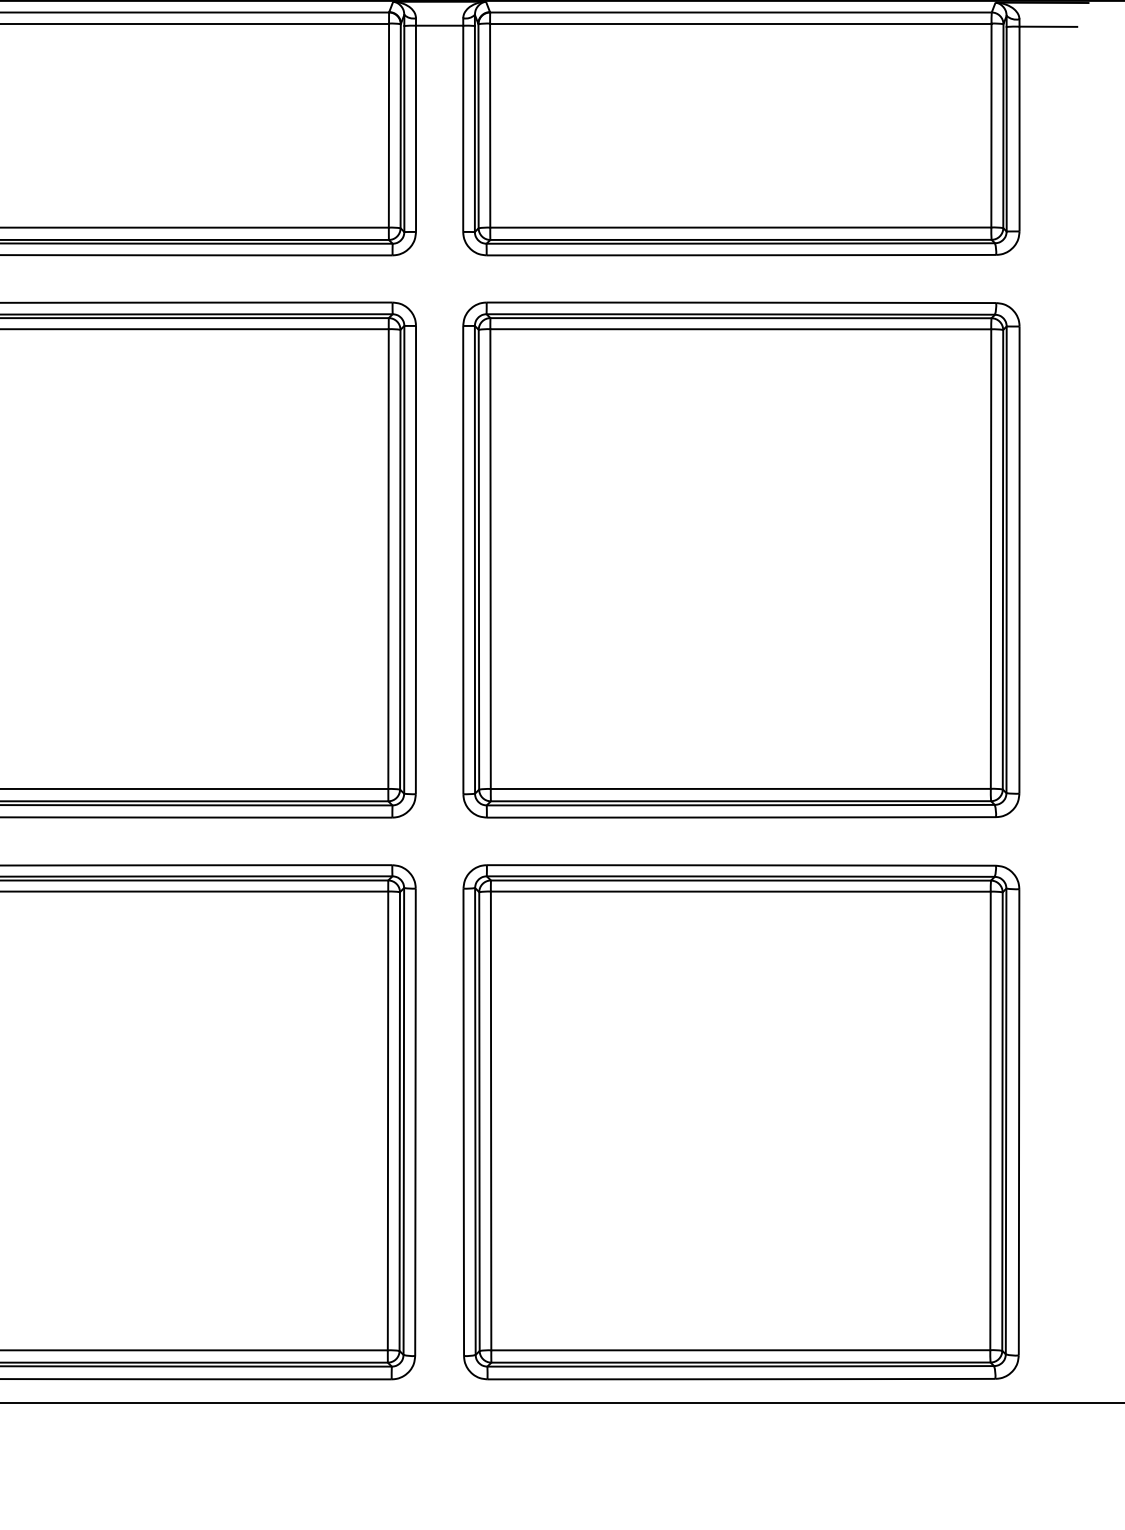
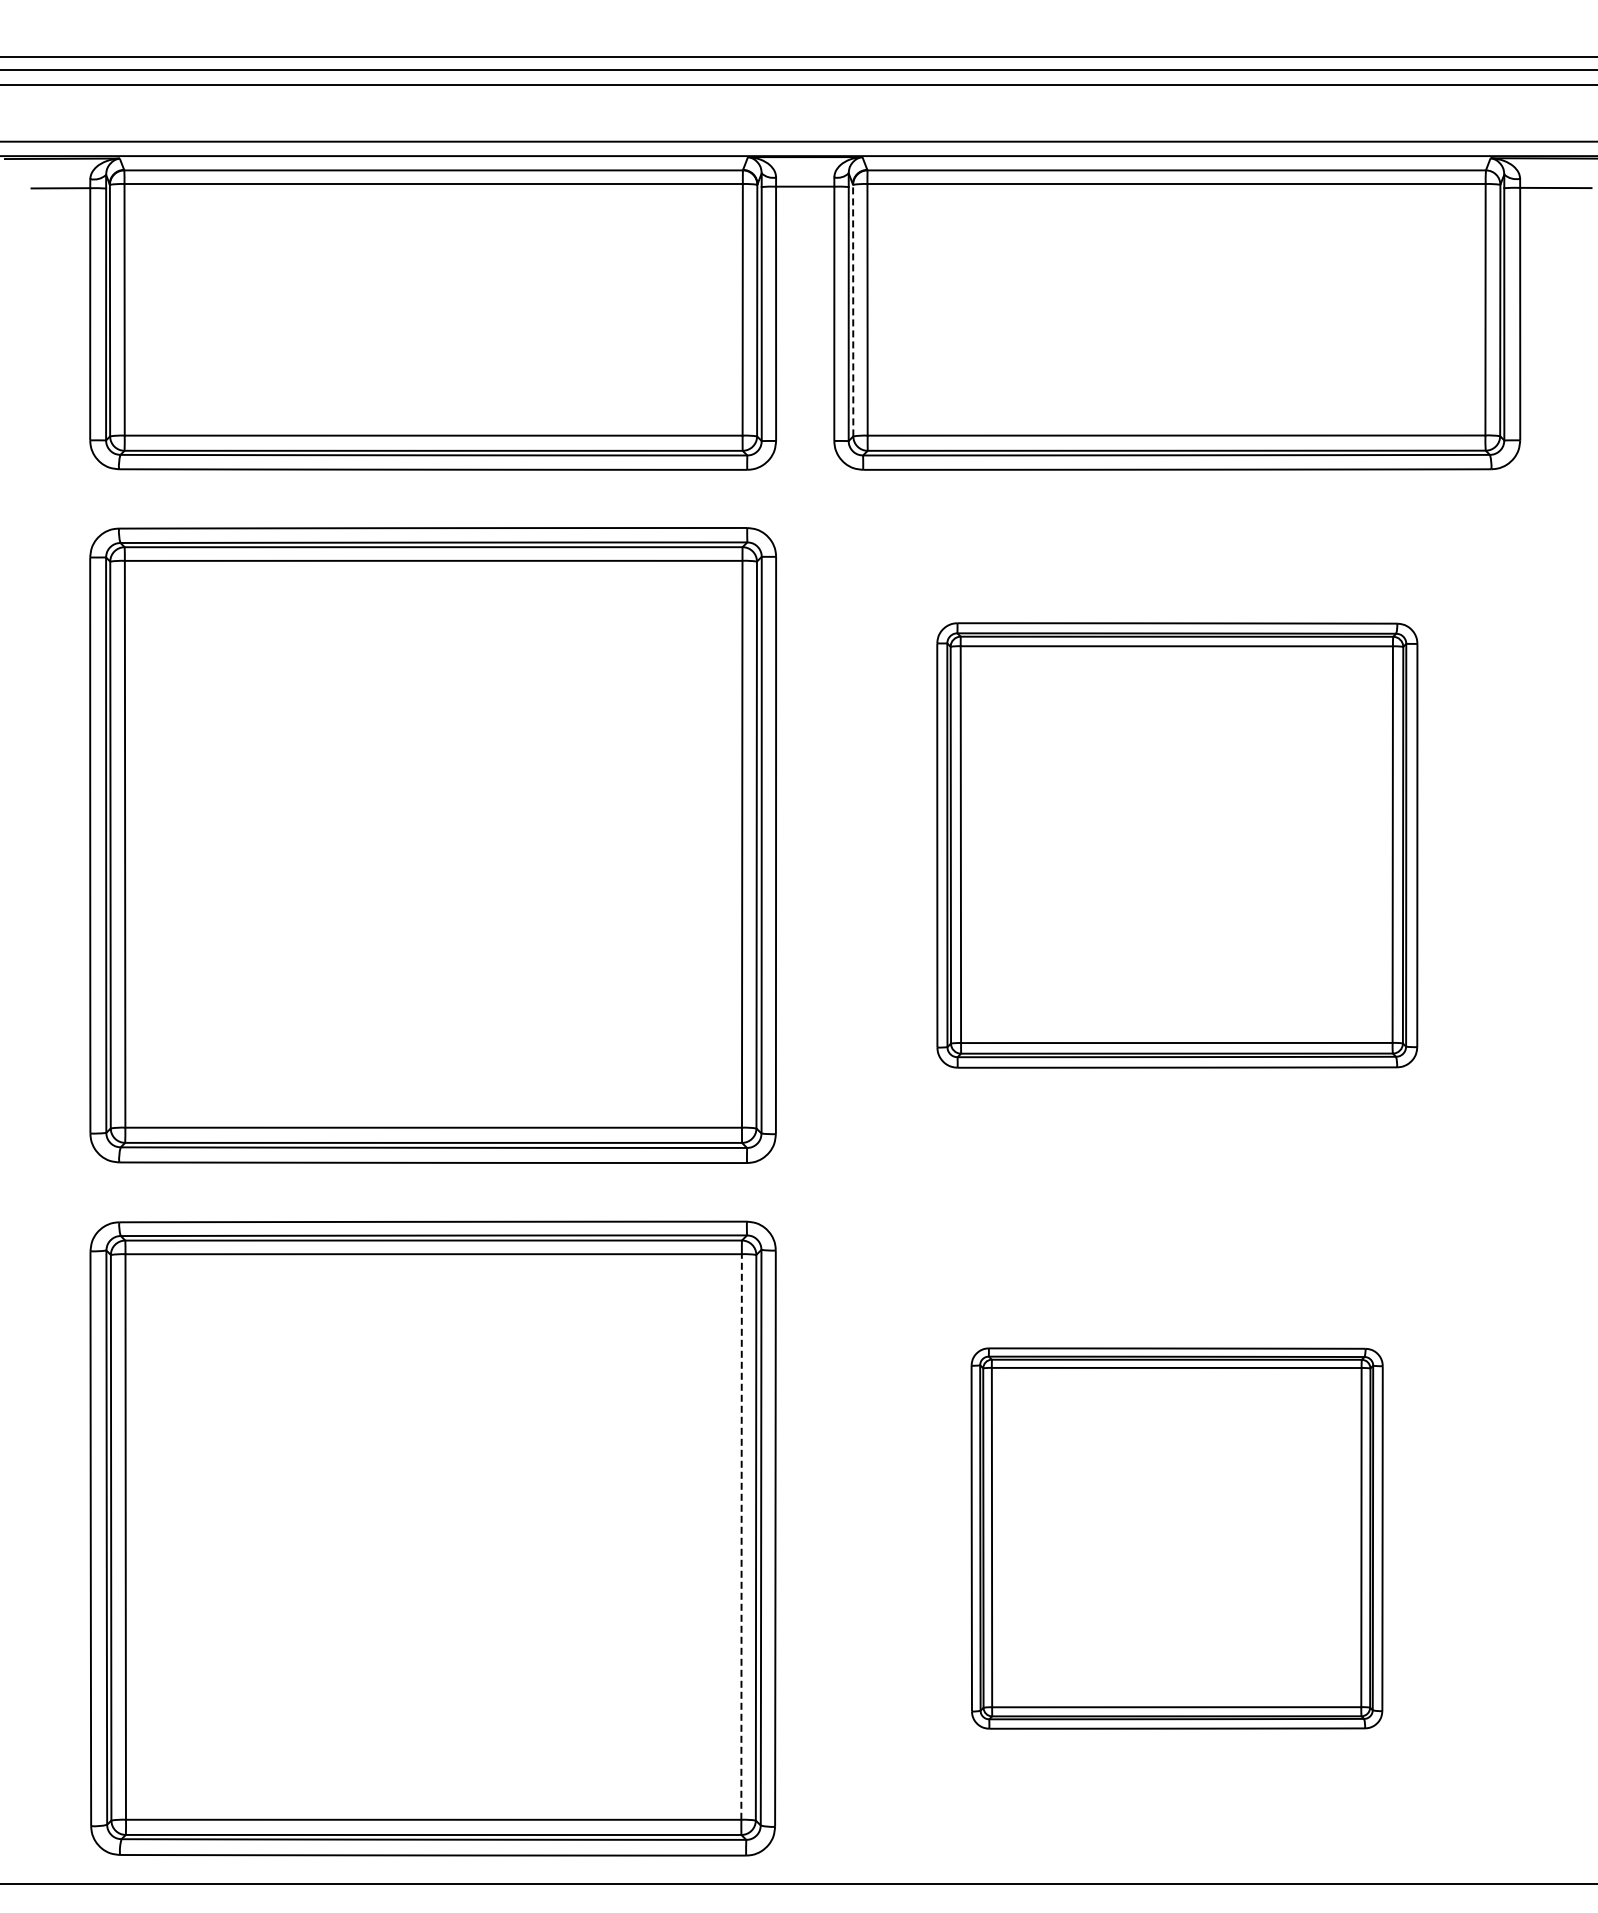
line: (478, 126) -> (853, 310), solid -> dashed
part: (741, 560) -> (1177, 845), size x0.7
line: (387, 1121) -> (741, 1537), solid -> dashed
part: (740, 1122) -> (1176, 1538), size x0.6

